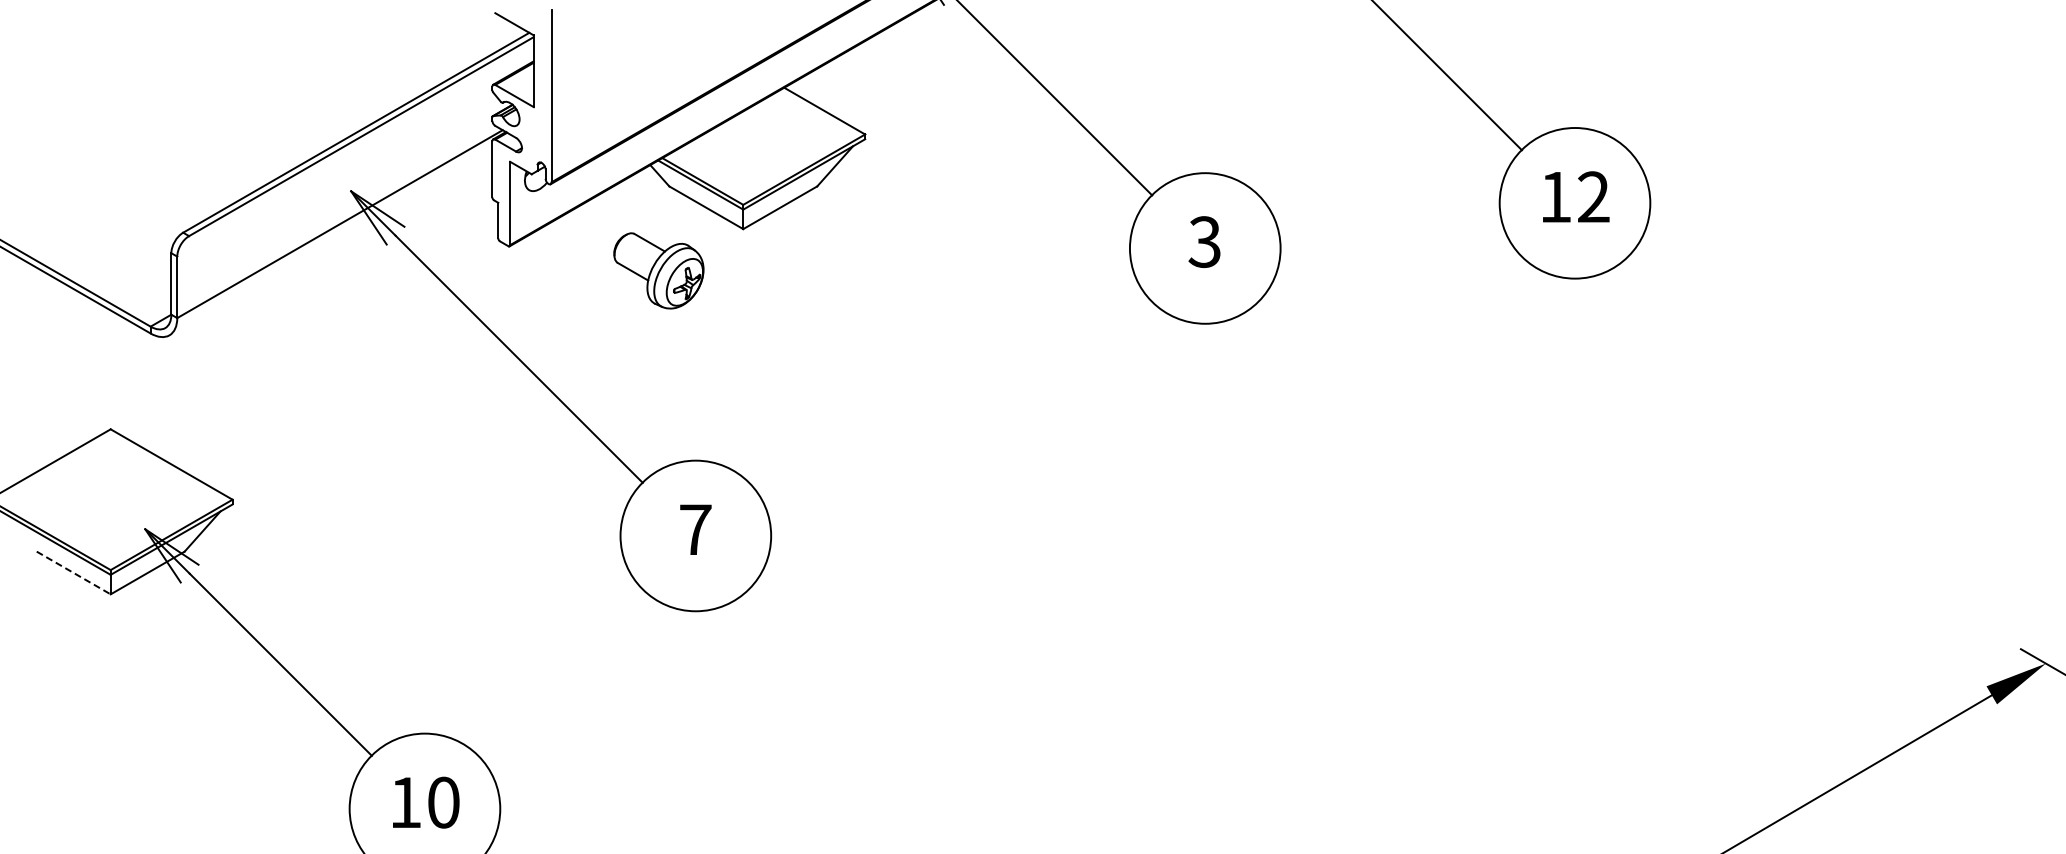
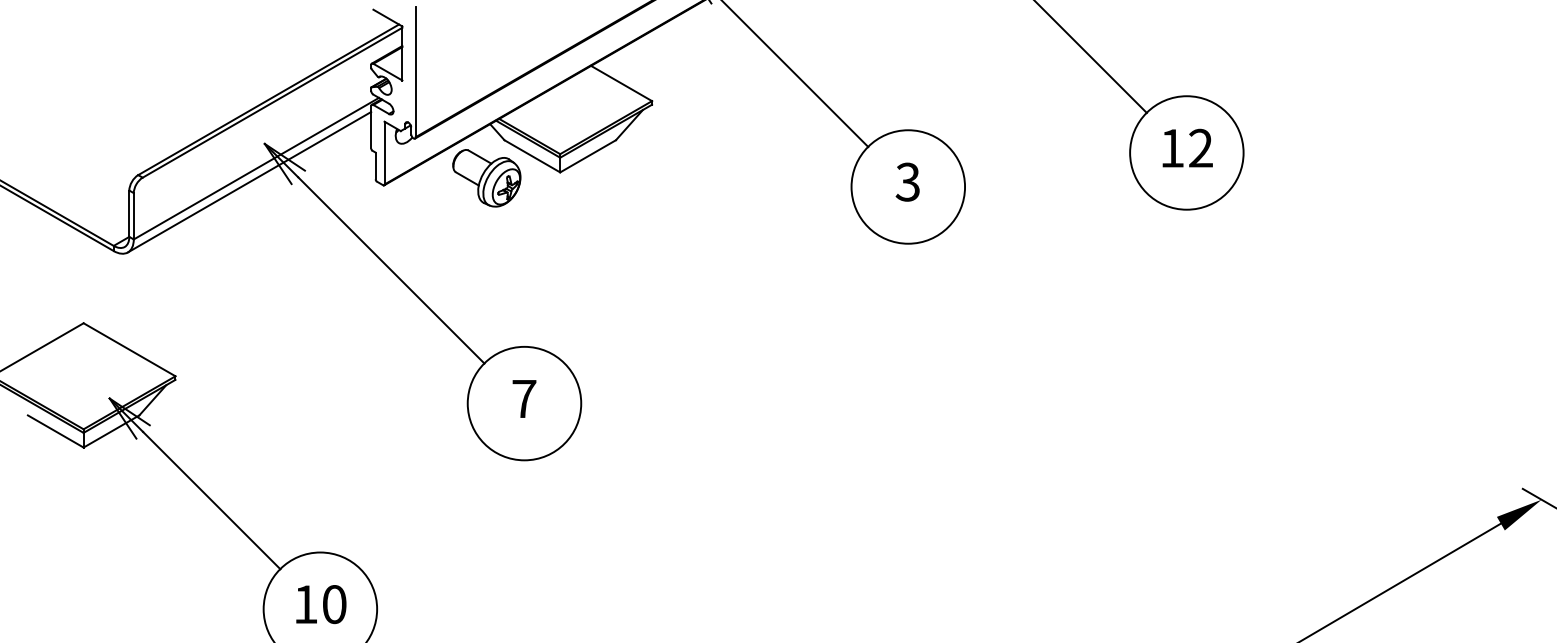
line: (330, 241) -> (249, 181), added
part: (658, 270) -> (486, 177), moved
line: (73, 572) -> (55, 431), dashed -> solid

